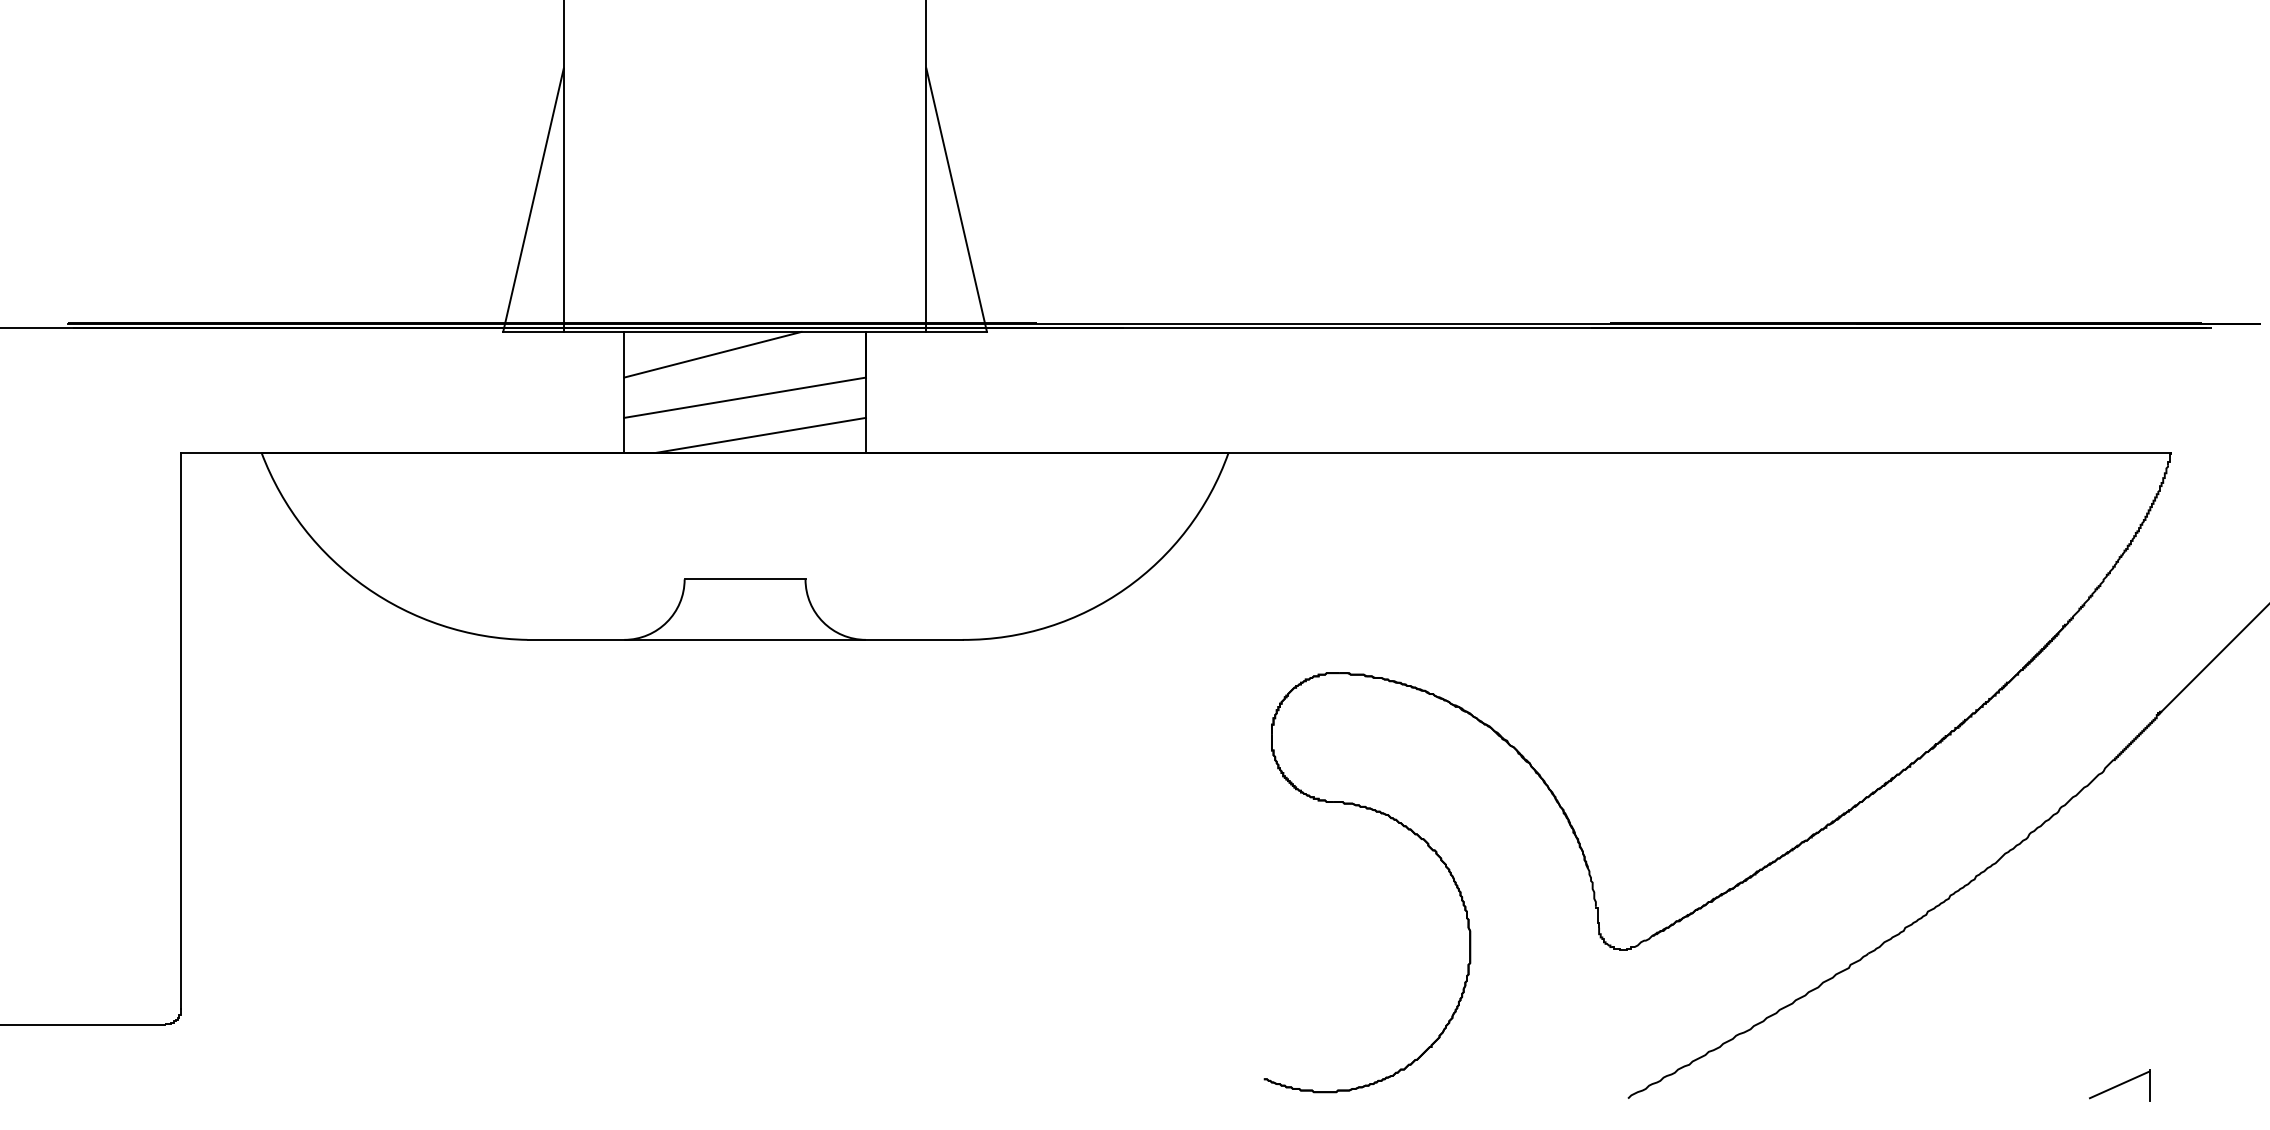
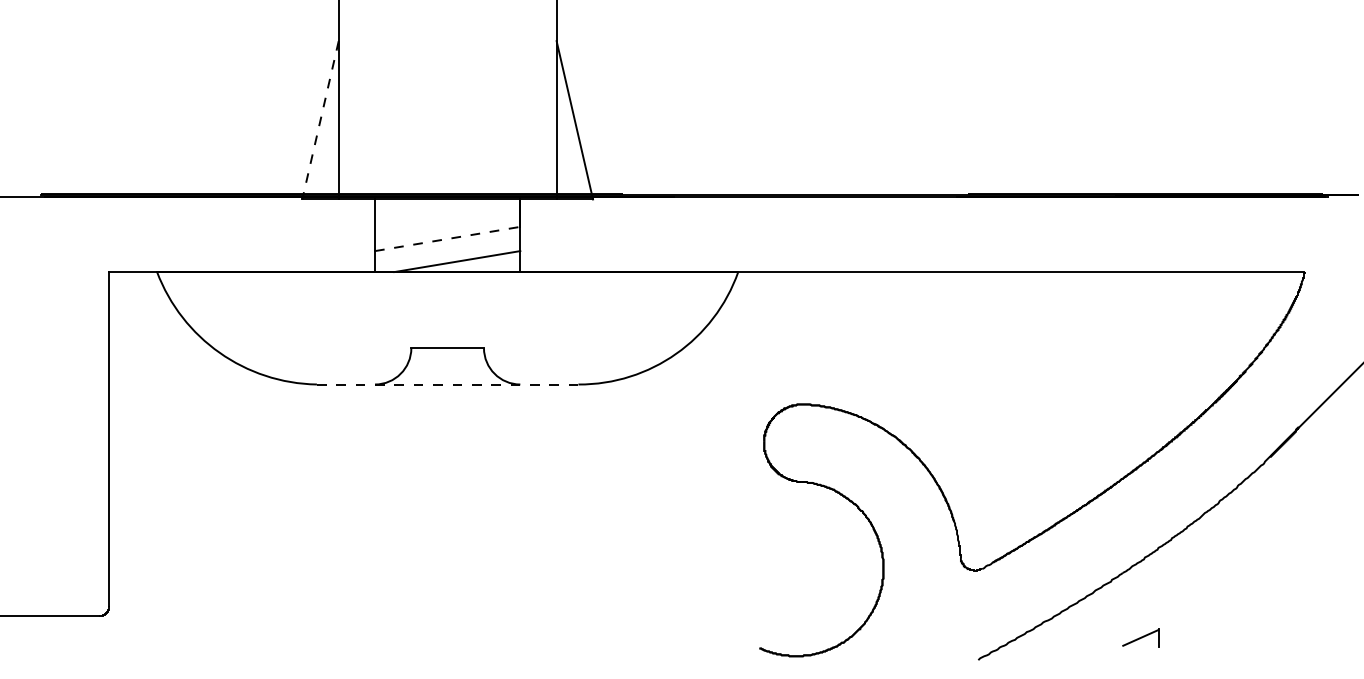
line: (533, 200) -> (320, 120), solid -> dashed
line: (713, 353) -> (428, 212), removed
line: (744, 396) -> (447, 238), solid -> dashed
line: (744, 639) -> (447, 384), solid -> dashed
part: (2119, 1084) -> (1140, 637), moved

